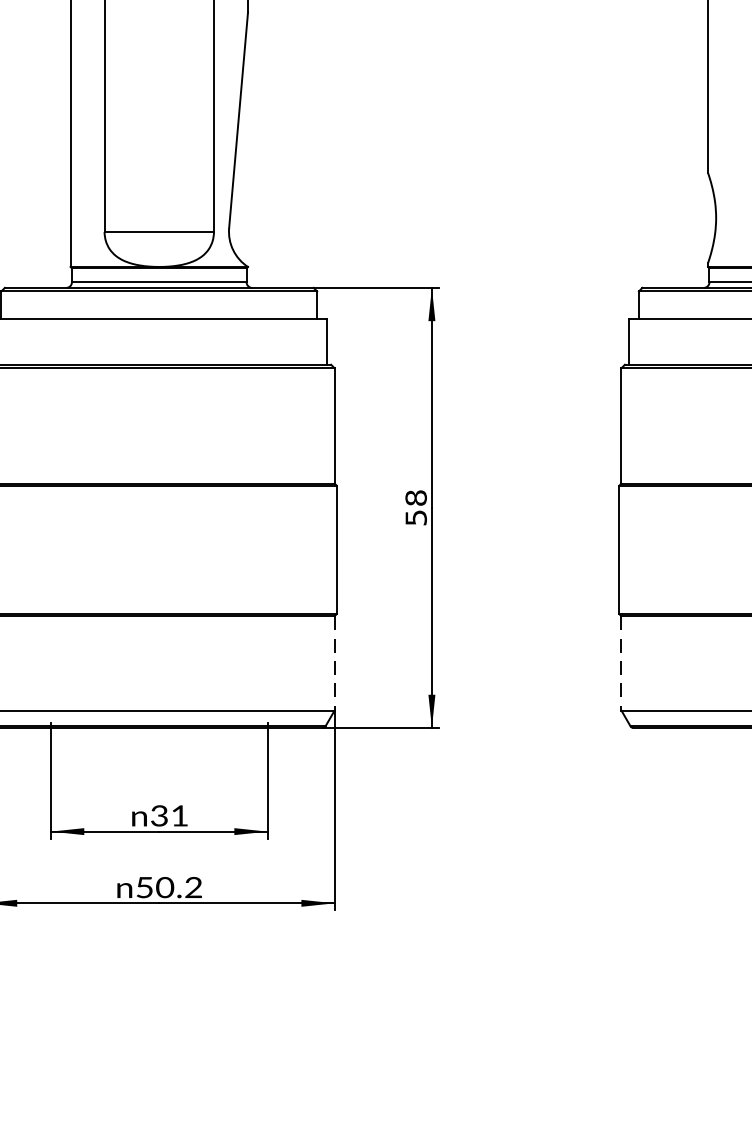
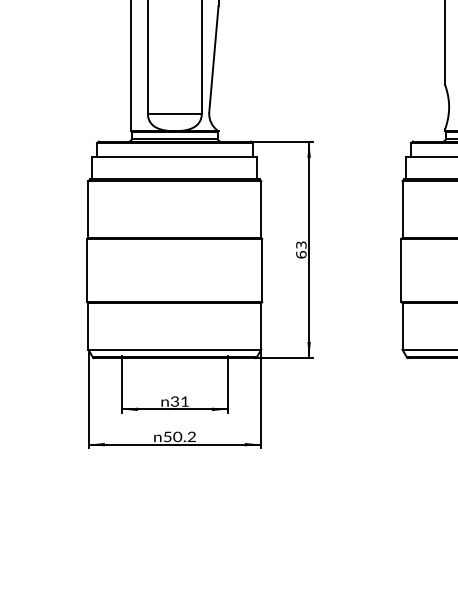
text: (416, 507) -> (301, 249), 58 -> 63
line: (335, 665) -> (261, 327), dashed -> solid
line: (621, 665) -> (402, 327), dashed -> solid

